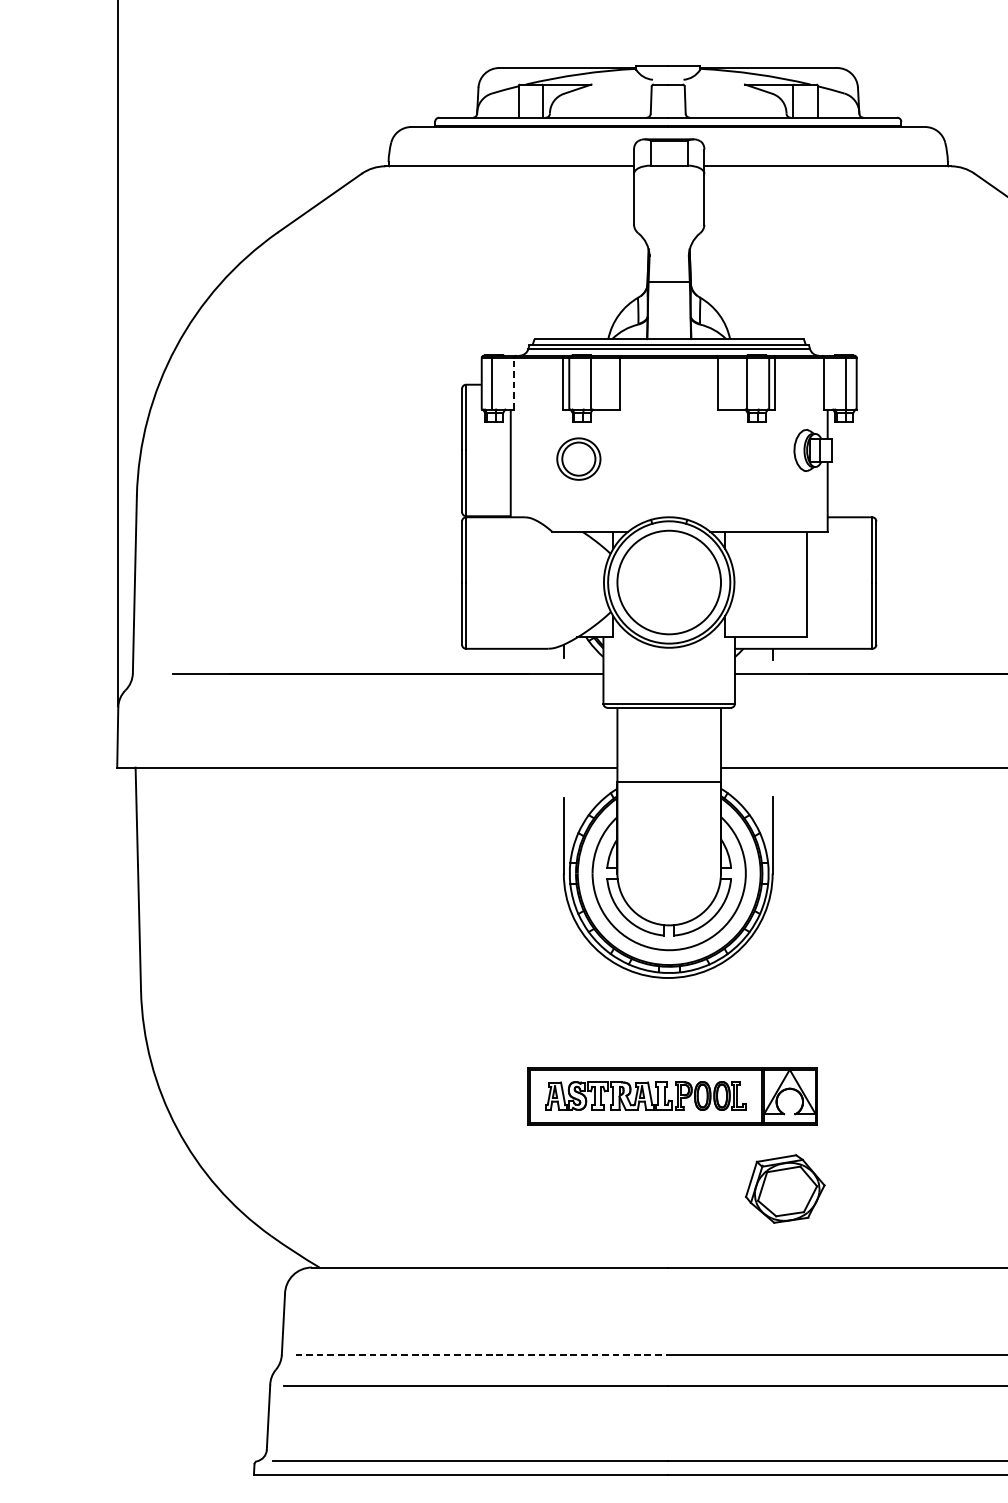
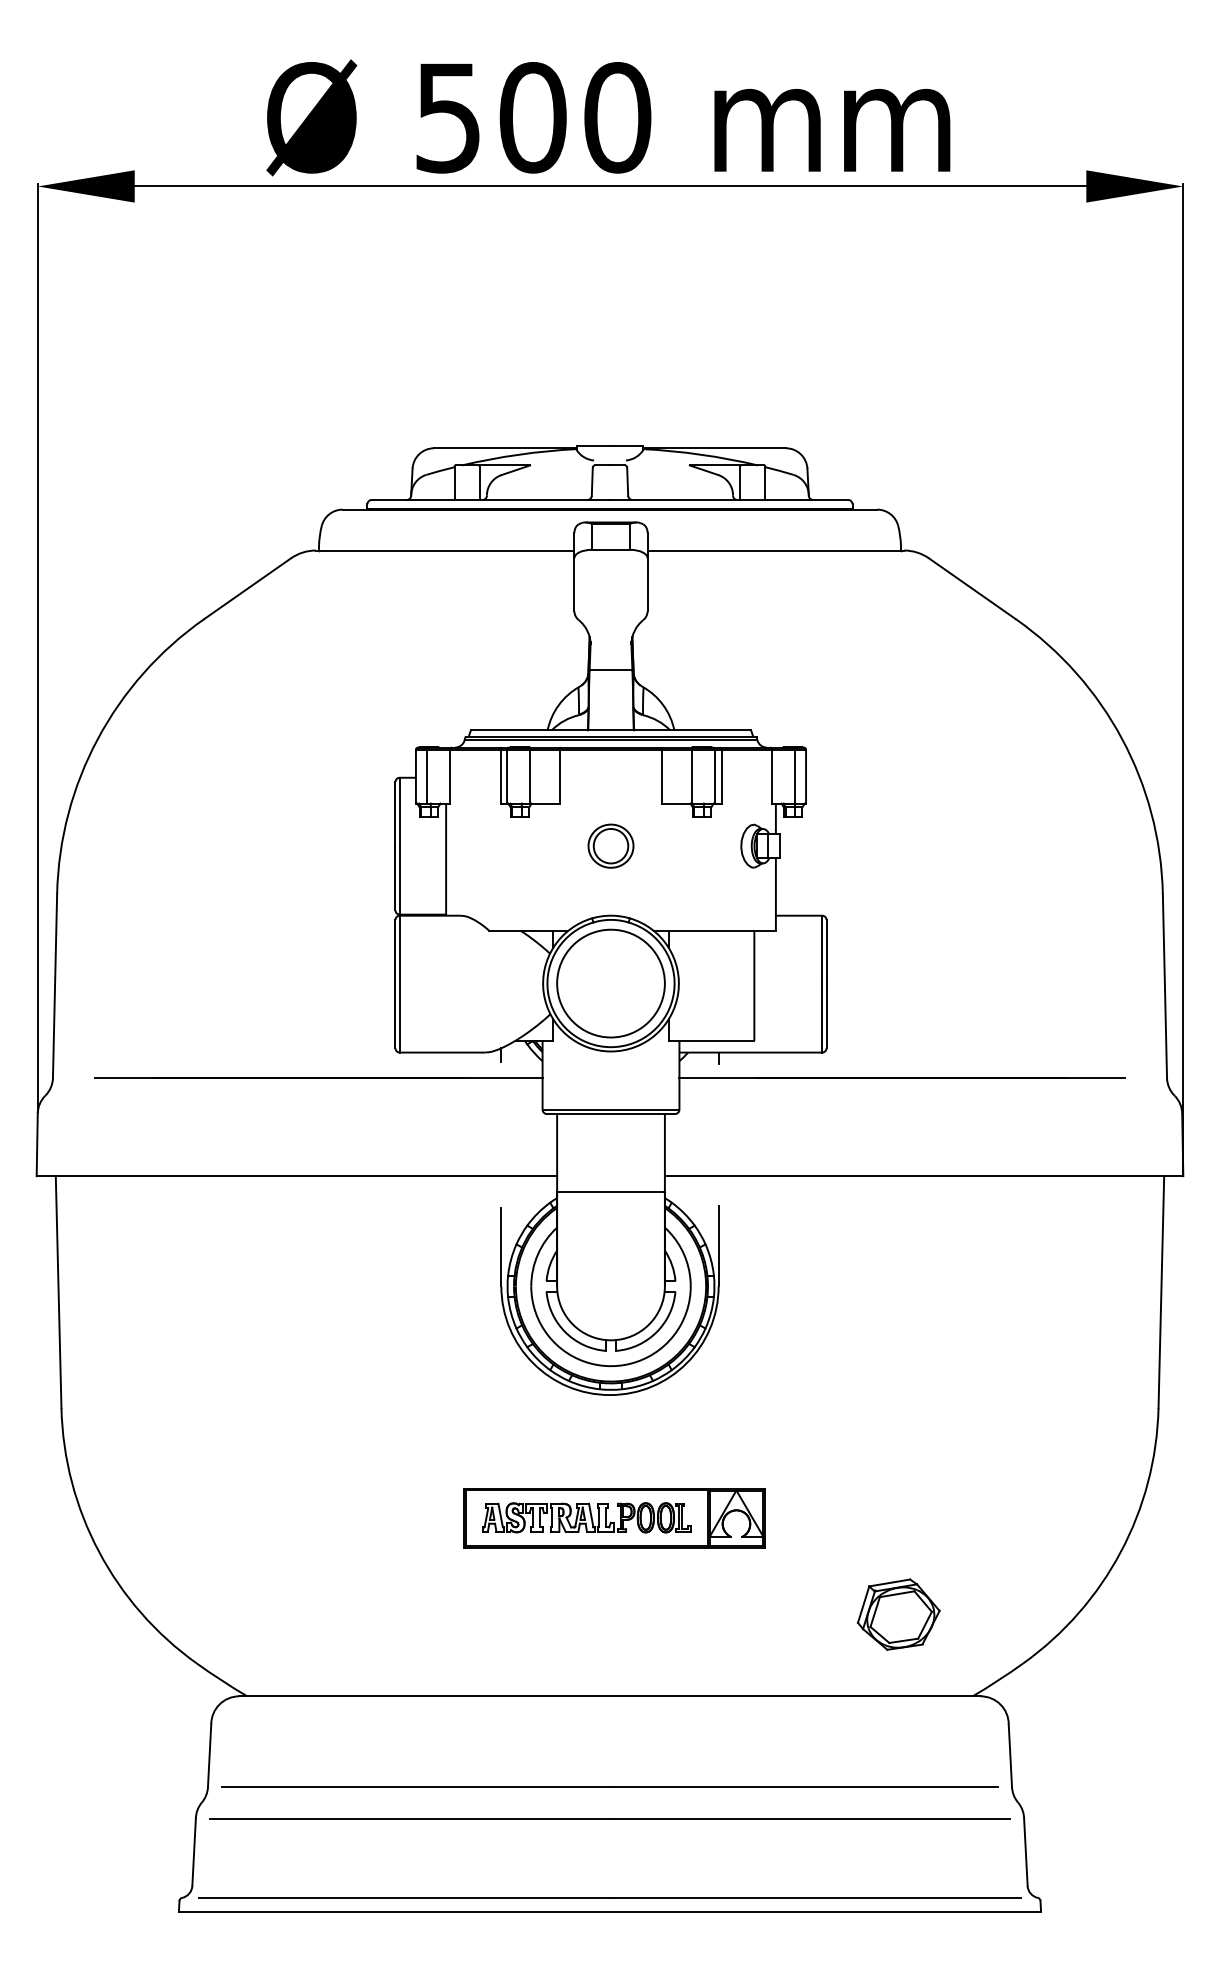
line: (513, 383) -> (449, 776), dashed -> solid
part: (578, 458) -> (610, 845), moved
part: (785, 1188) -> (898, 1614), moved
line: (482, 1355) -> (416, 1787), dashed -> solid

